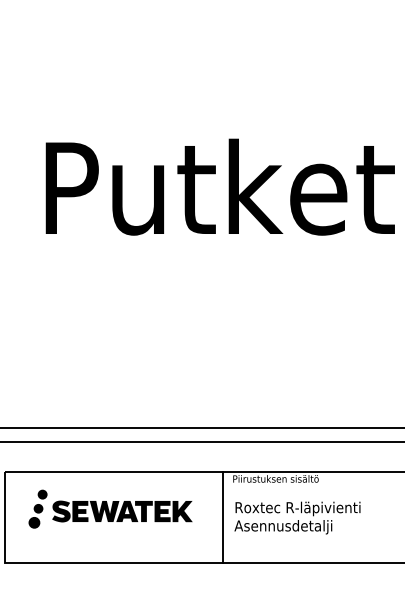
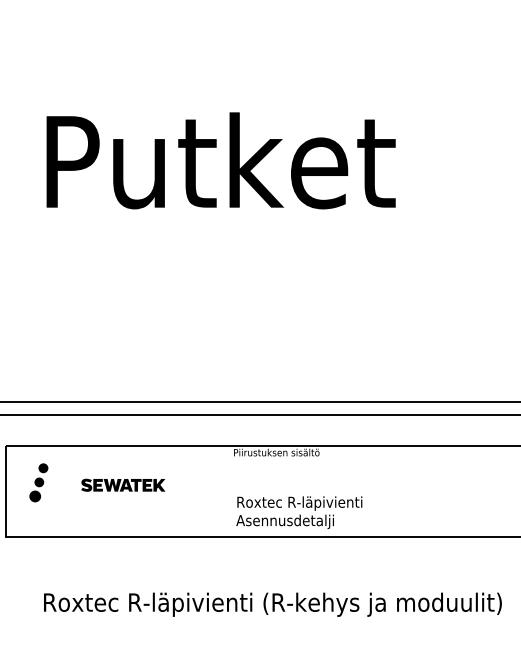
part: (122, 511) -> (123, 485), size x0.6
line: (222, 516) -> (223, 490), removed
text: (297, 517) -> (299, 512), moved

